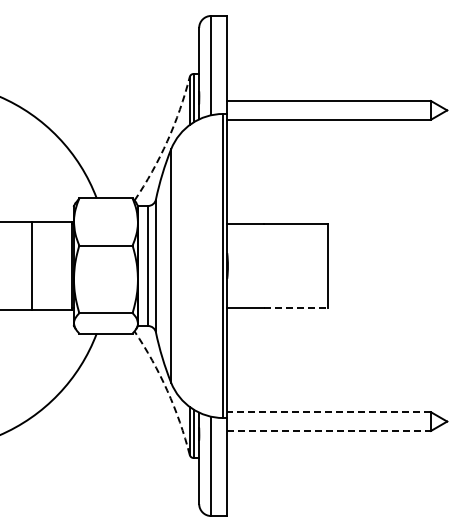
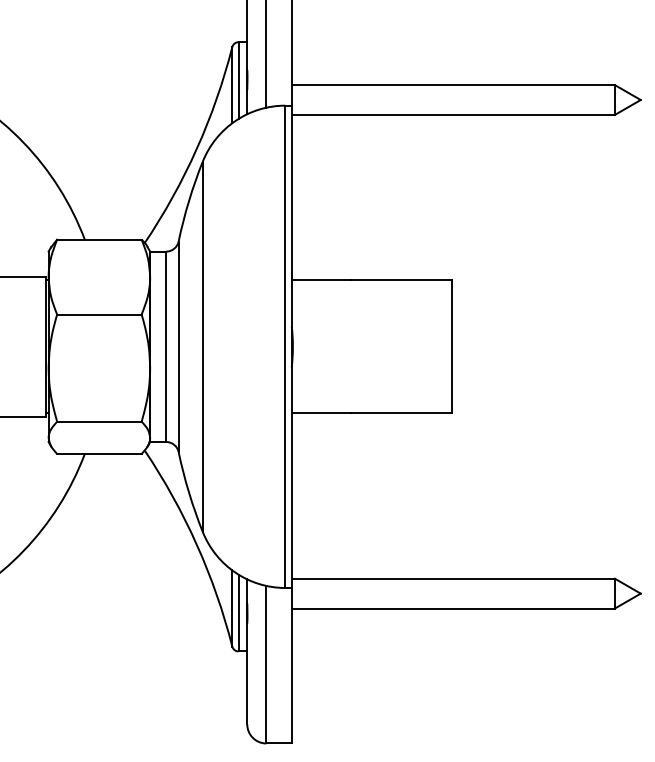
arc: (167, 141) -> (197, 149), dashed -> solid
line: (296, 307) -> (401, 412), dashed -> solid
arc: (167, 390) -> (197, 544), dashed -> solid
line: (329, 412) -> (453, 579), dashed -> solid
line: (329, 430) -> (453, 607), dashed -> solid

